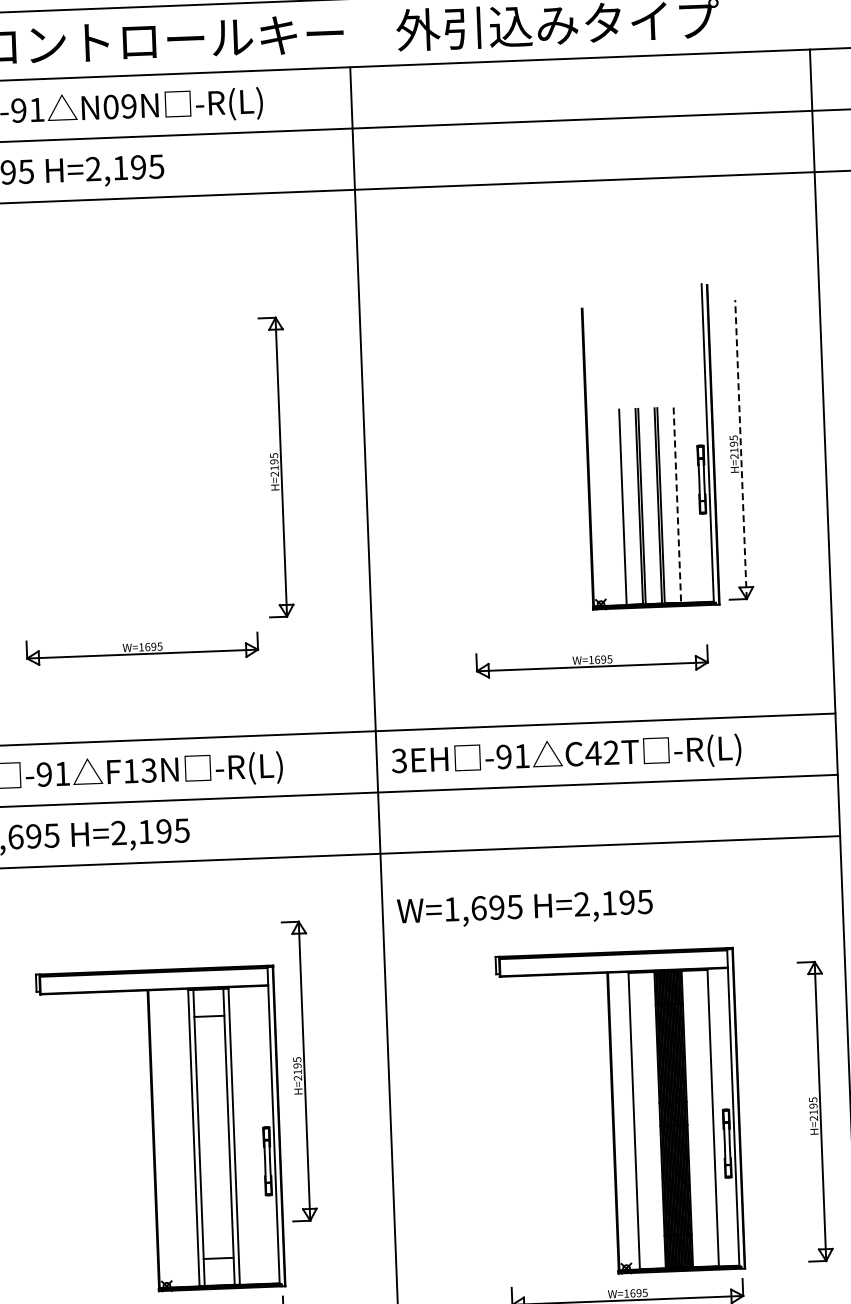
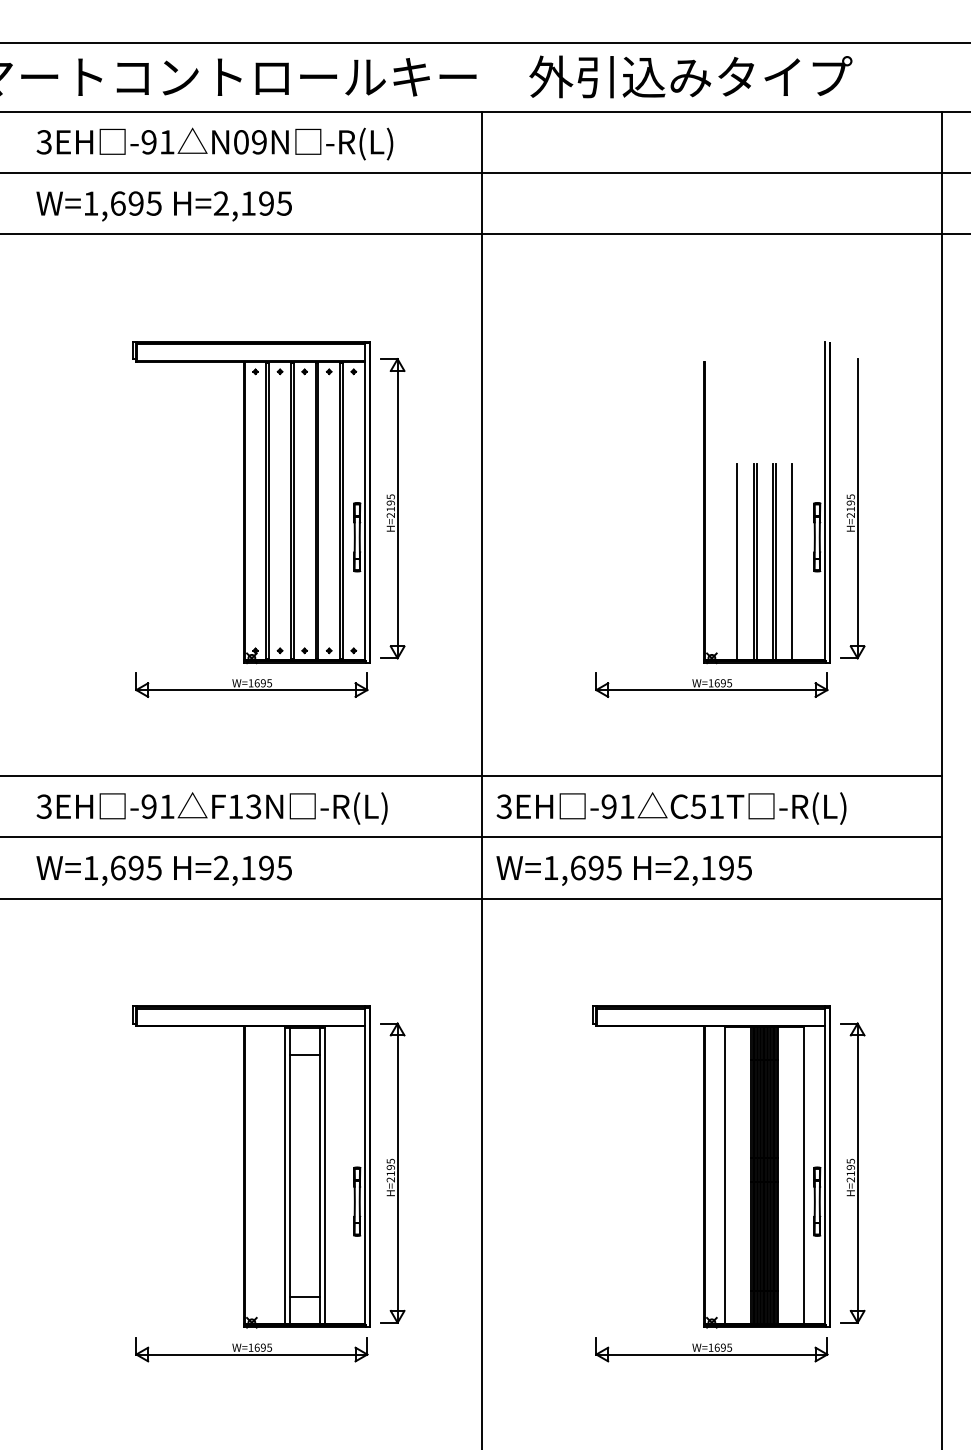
line: (740, 449) -> (857, 508), dashed -> solid
part: (135, 466) -> (251, 502), added
line: (676, 504) -> (791, 561), dashed -> solid
part: (591, 661) -> (711, 684), moved
text: (602, 752) -> (707, 806), C42T -> C51T
text: (524, 909) -> (623, 870), moved
part: (299, 1070) -> (392, 1172), moved
part: (815, 1111) -> (852, 1172), moved

